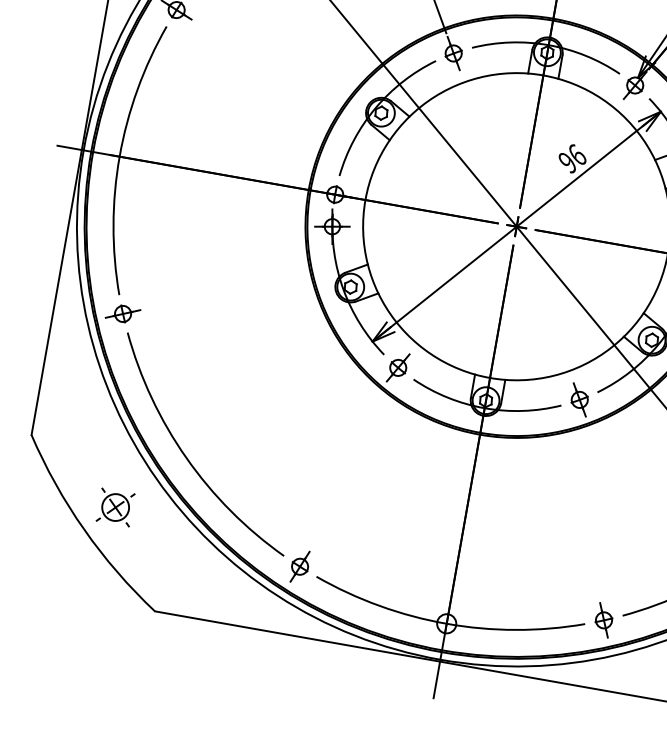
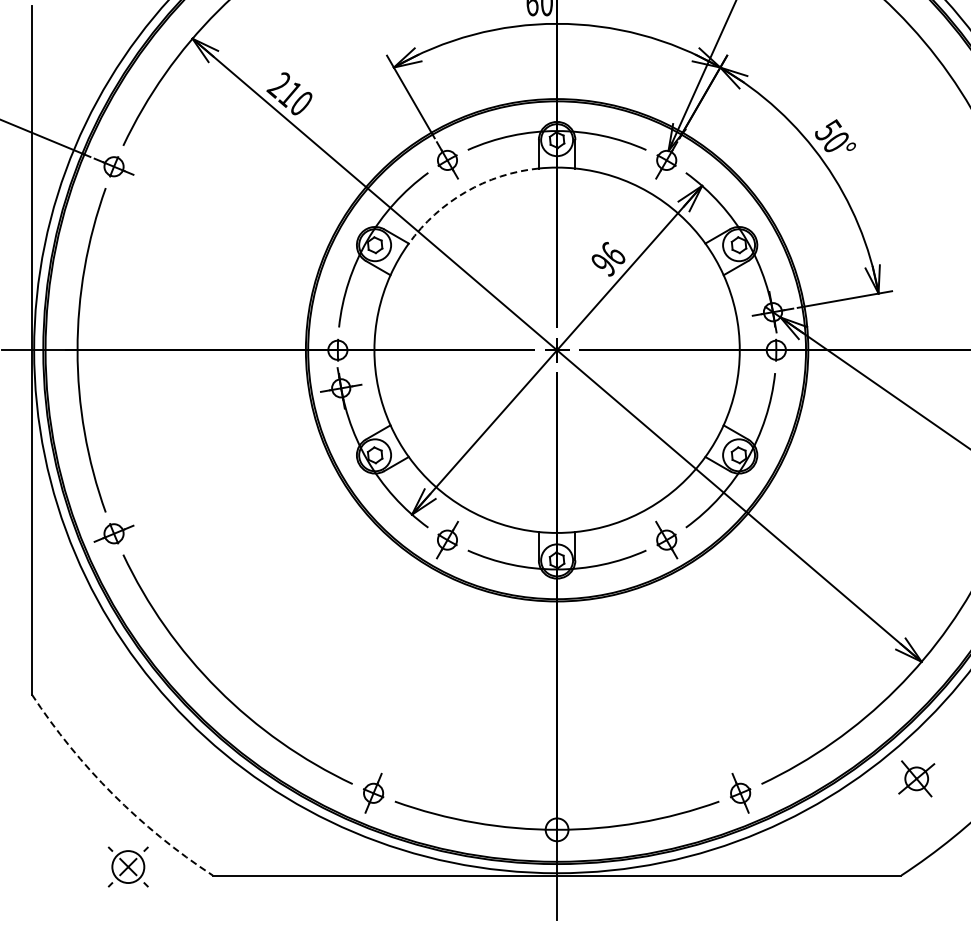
arc: (463, 82) -> (465, 192), solid -> dashed
part: (115, 506) -> (127, 866), moved
arc: (84, 529) -> (113, 794), solid -> dashed

